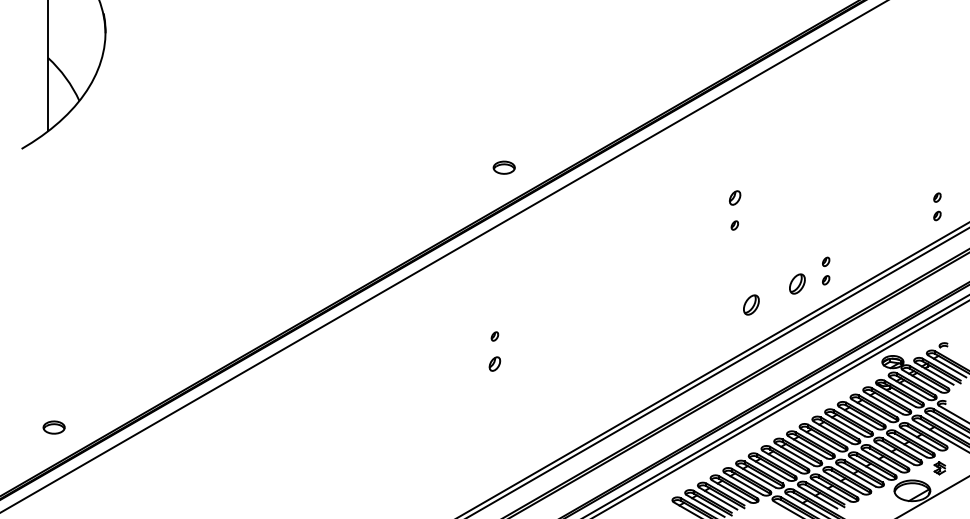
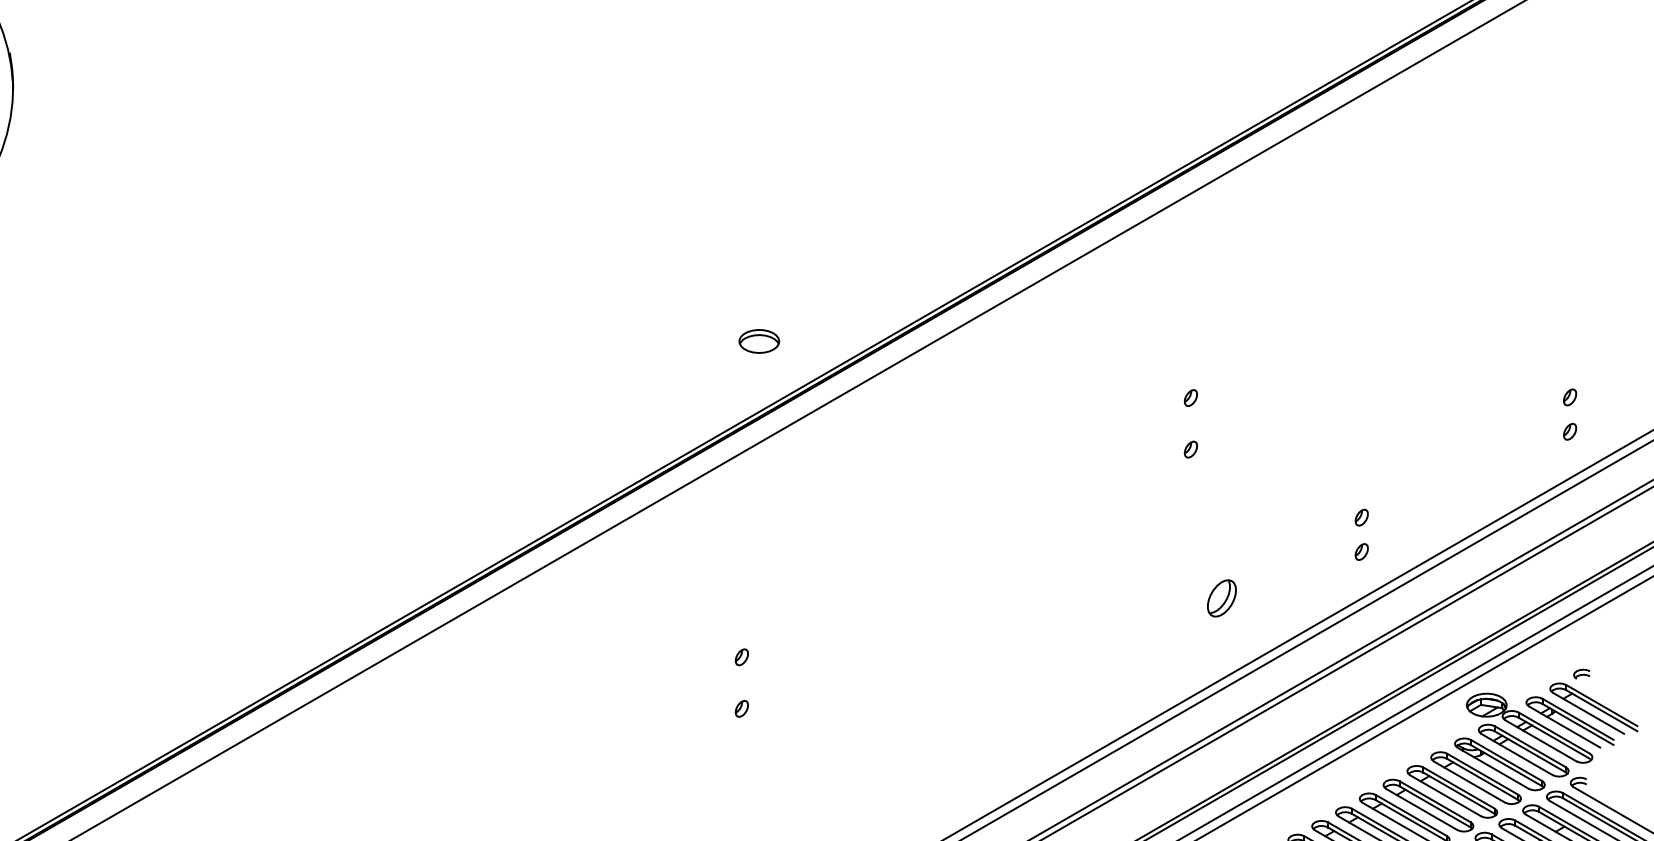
part: (734, 197) -> (1190, 397), size x0.62
part: (797, 283) -> (1308, 558), removed
part: (494, 363) -> (741, 707), size x0.62

